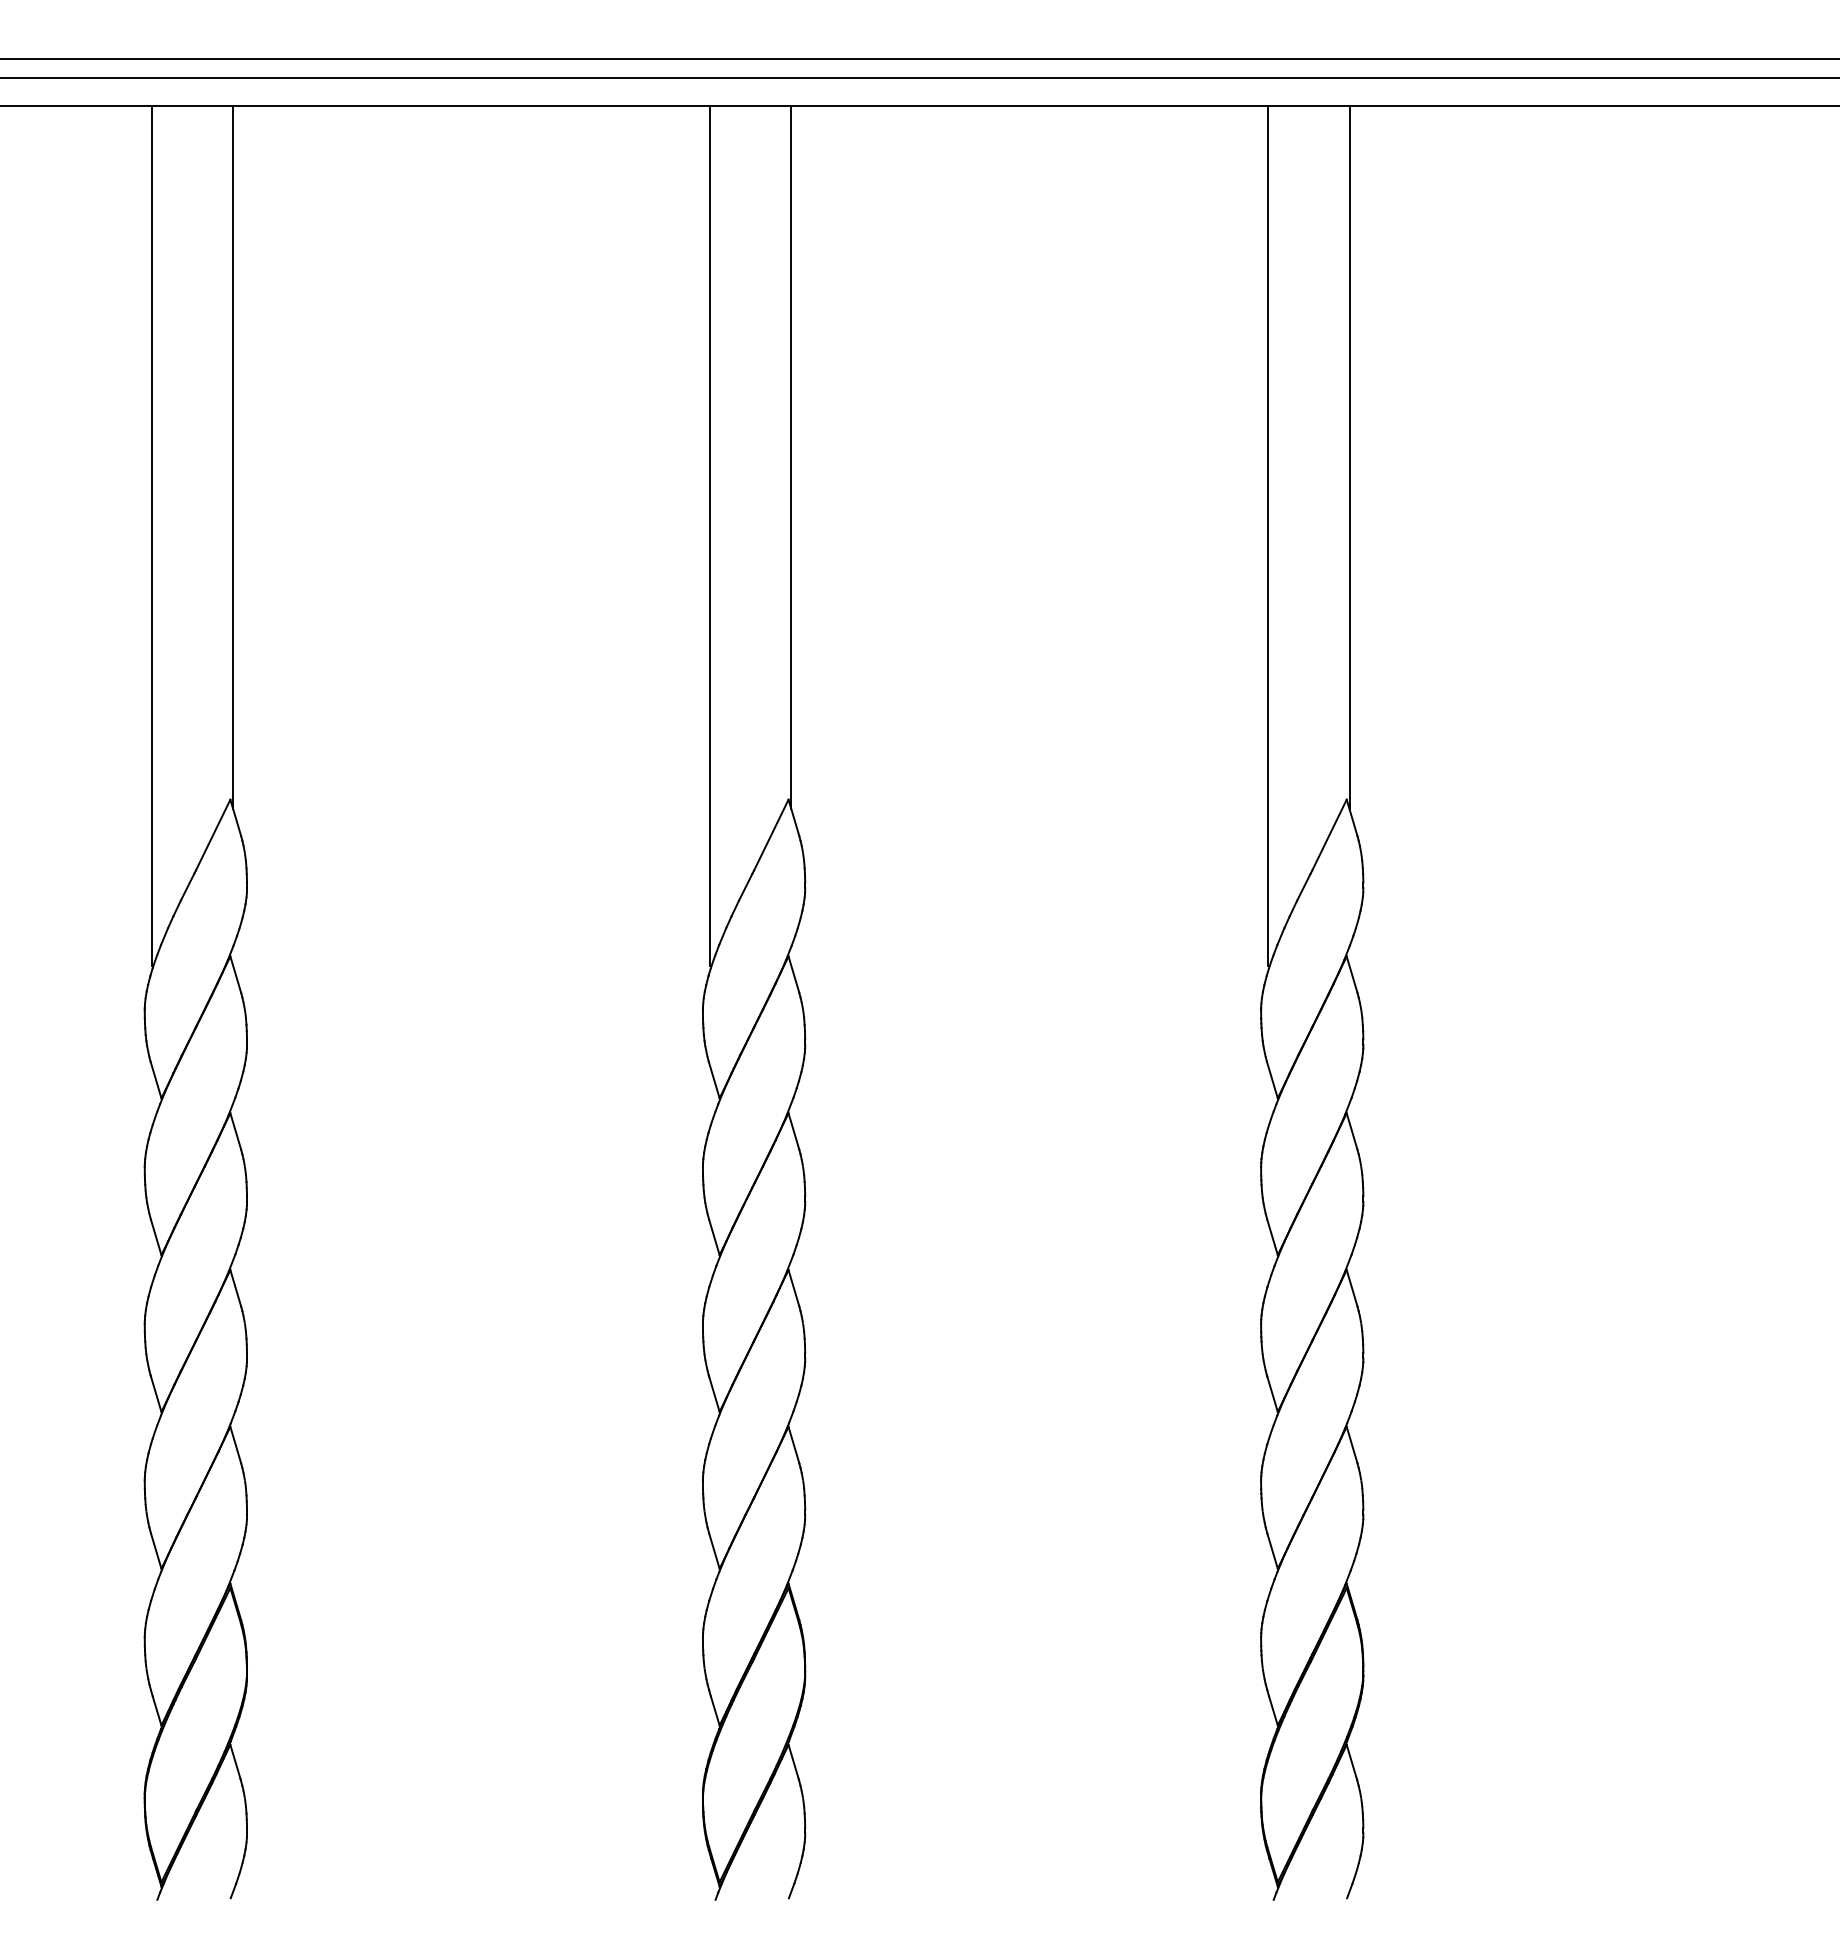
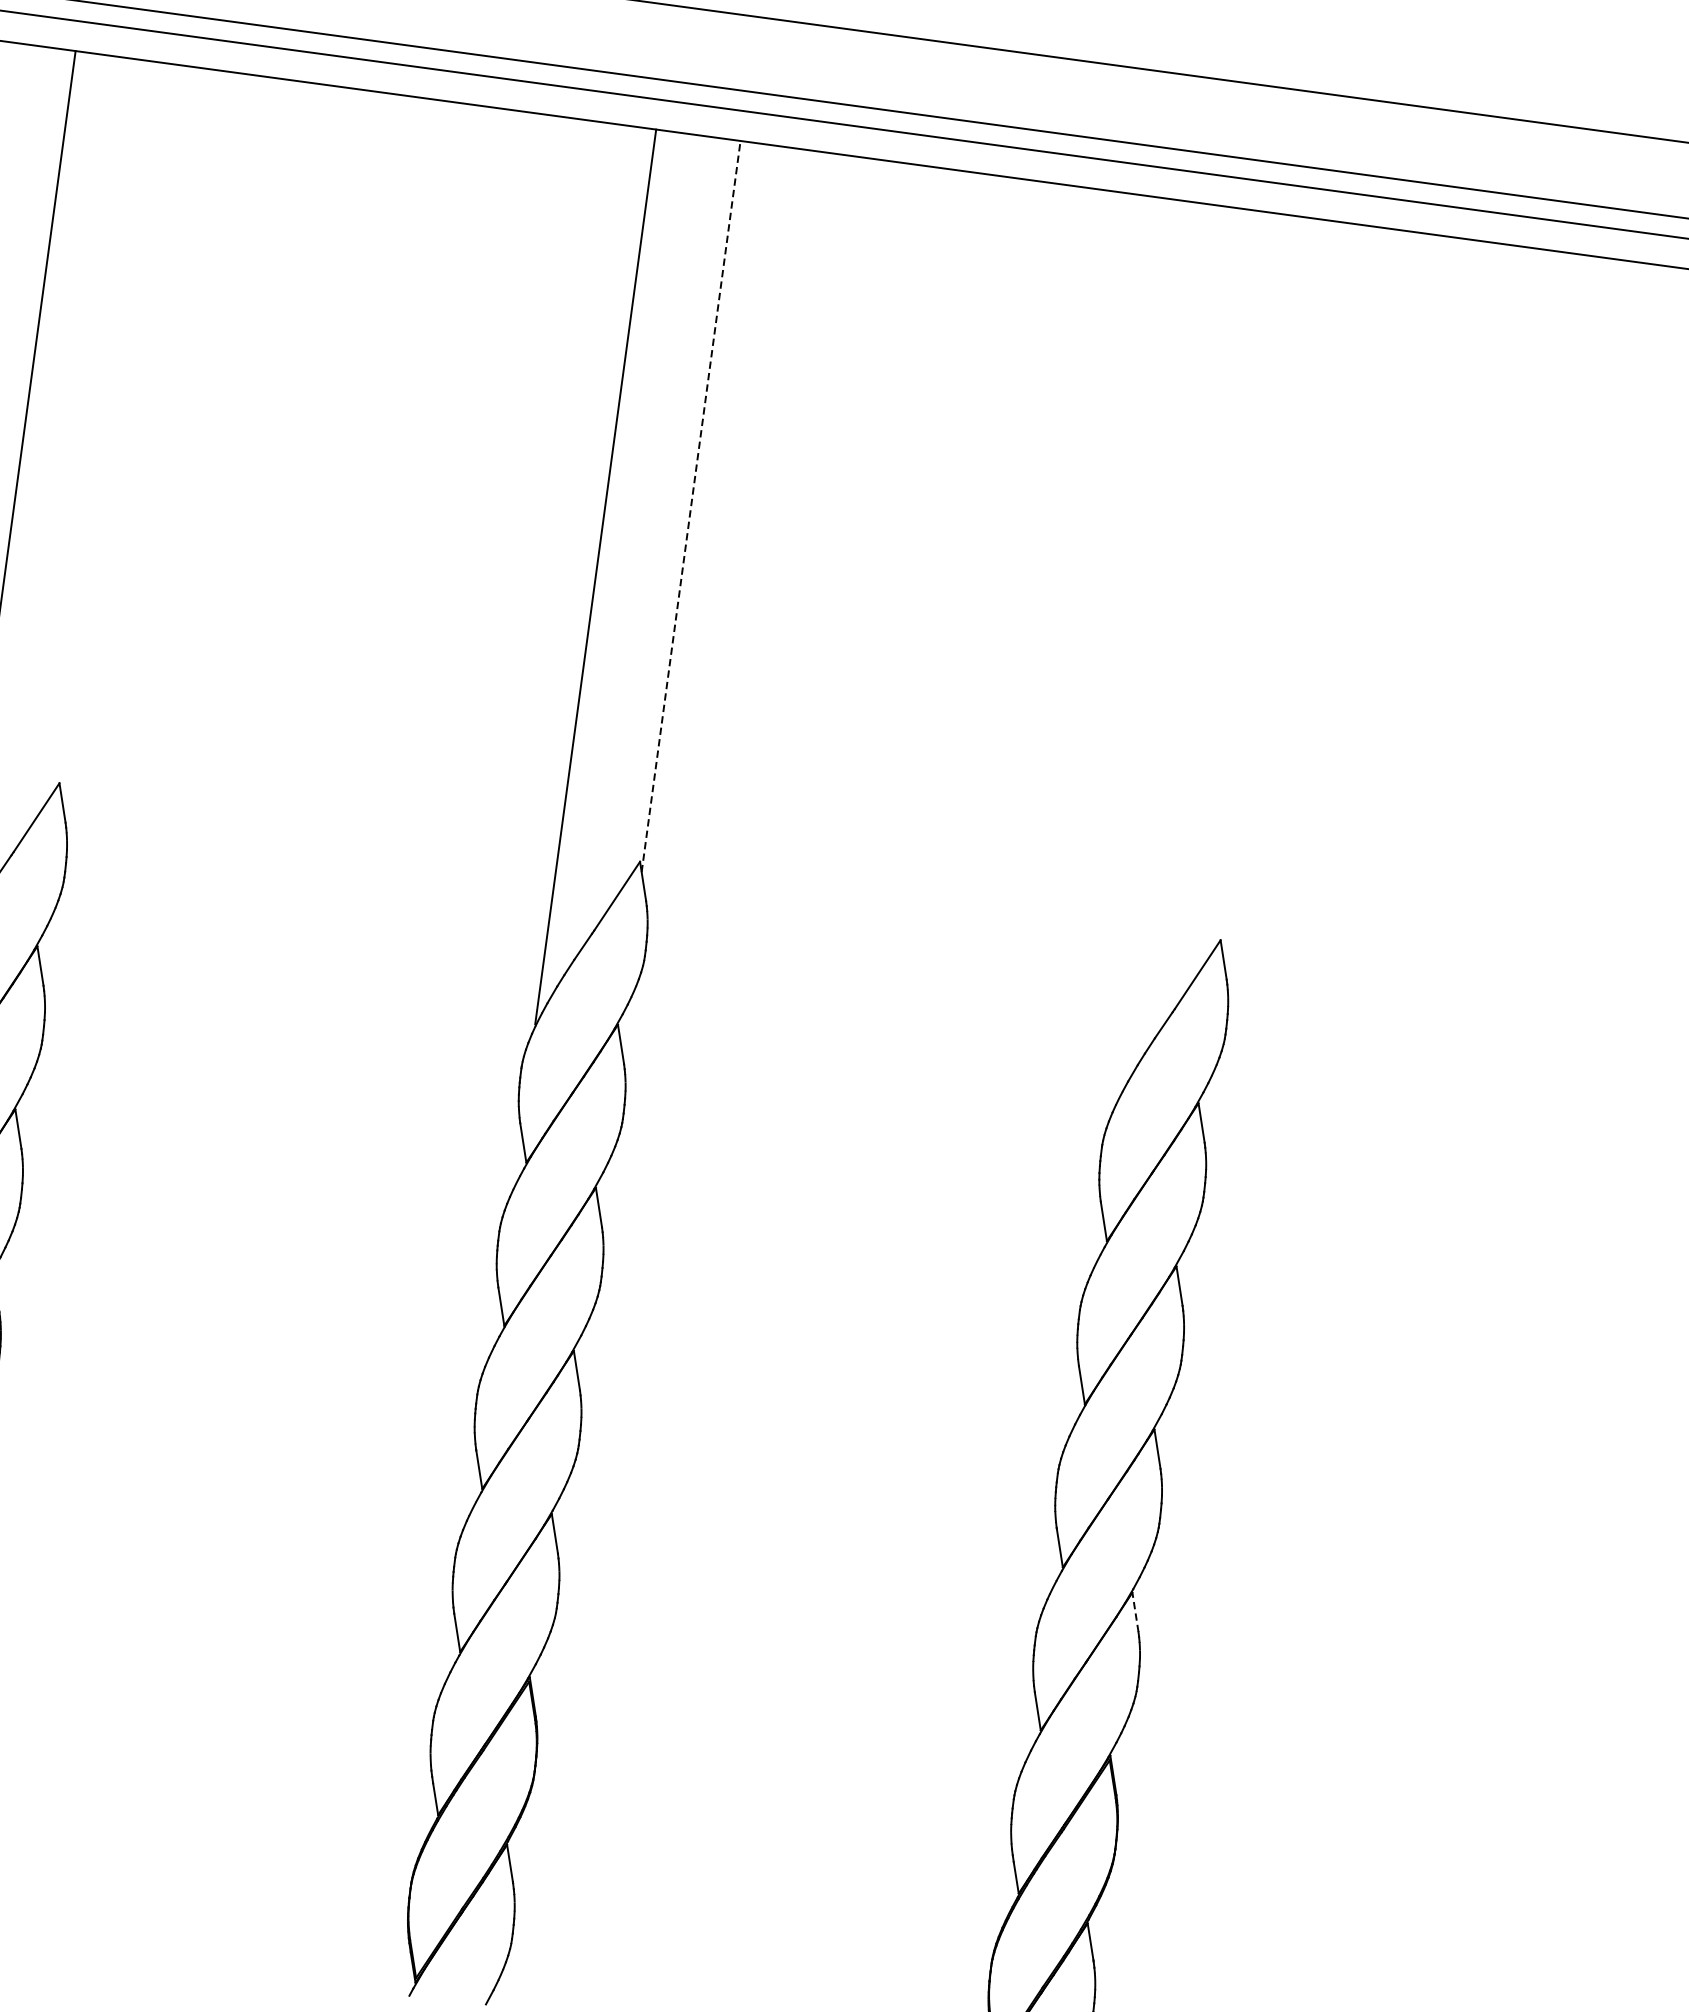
line: (233, 457) -> (110, 427), removed
line: (791, 457) -> (691, 506), solid -> dashed
line: (1349, 457) -> (1271, 584), removed
line: (1268, 536) -> (1176, 655), removed
line: (1351, 1444) -> (1134, 1611), solid -> dashed

